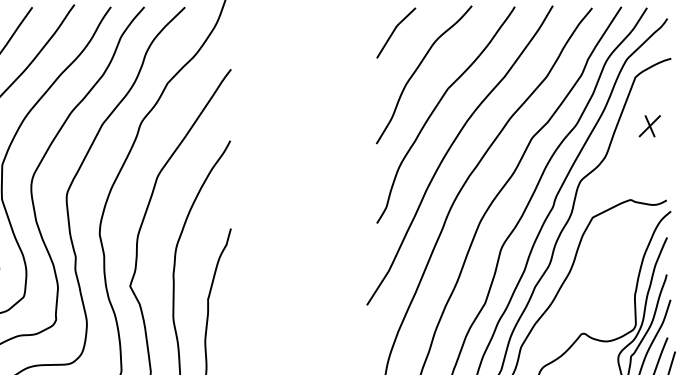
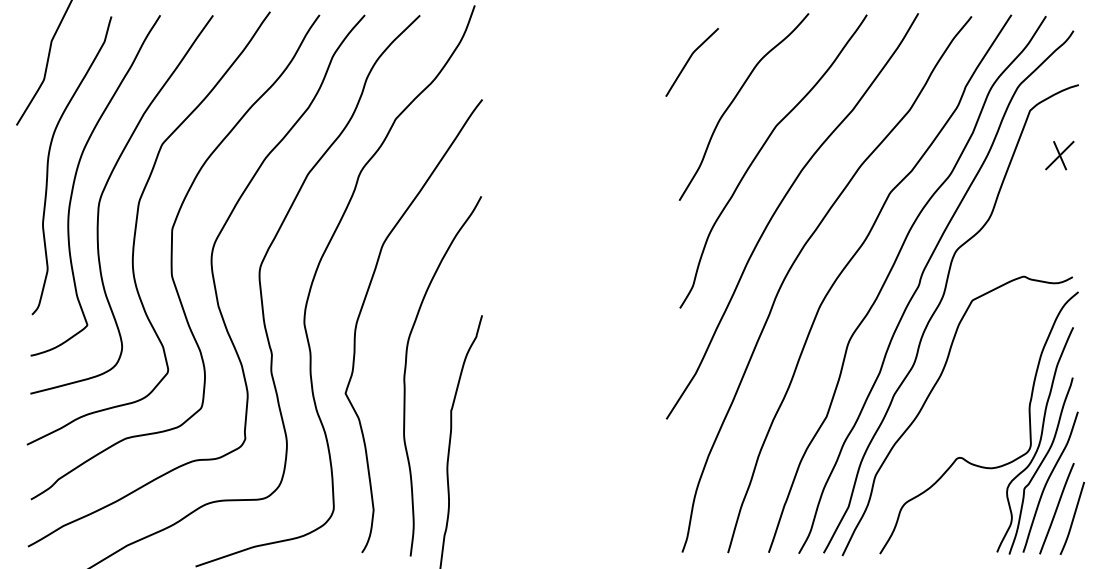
curve: (394, 31) -> (689, 60), moved
part: (649, 126) -> (1059, 155), moved

